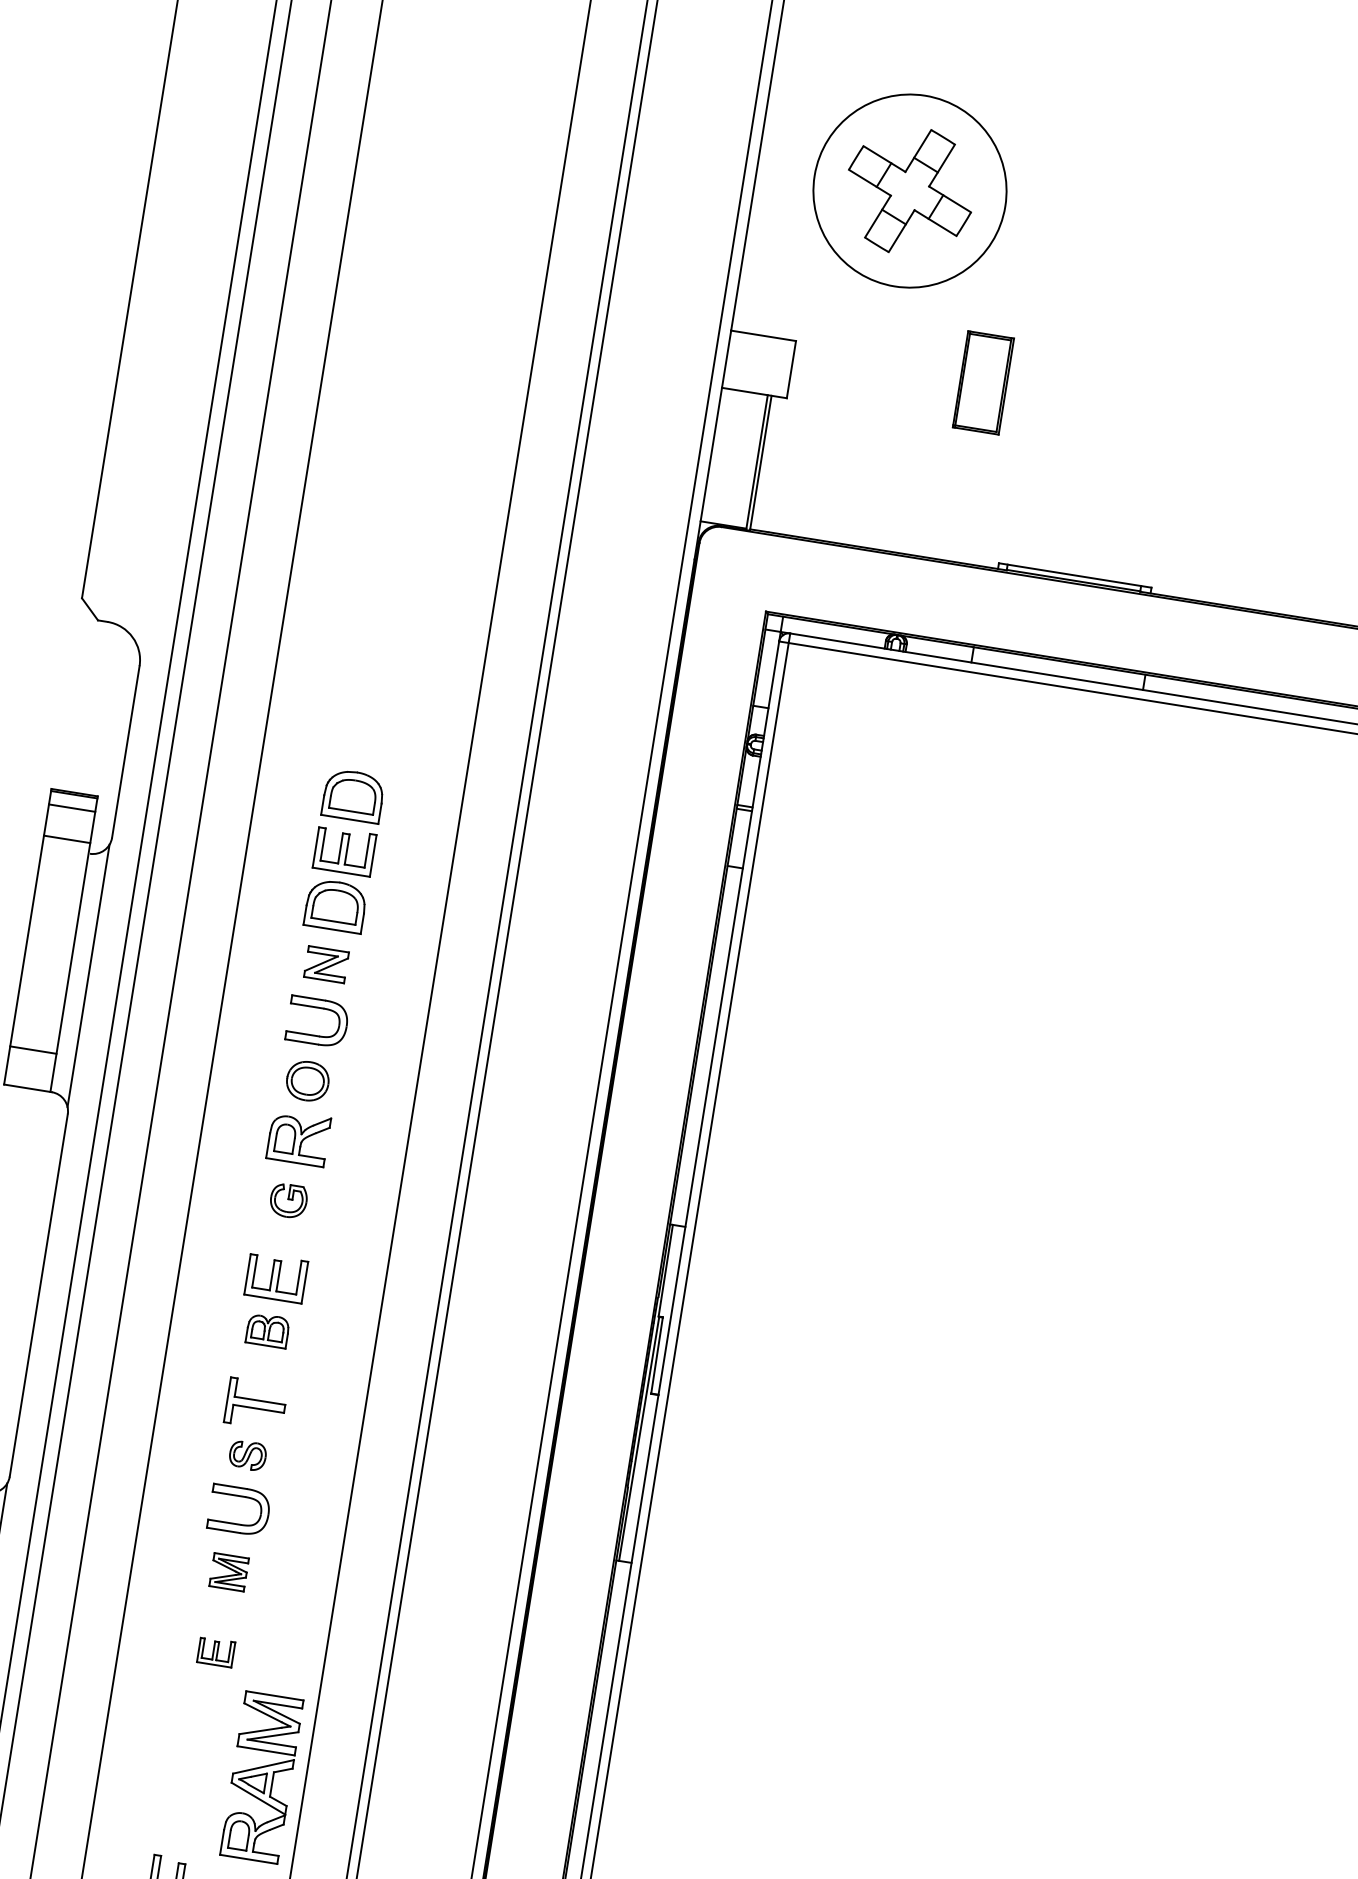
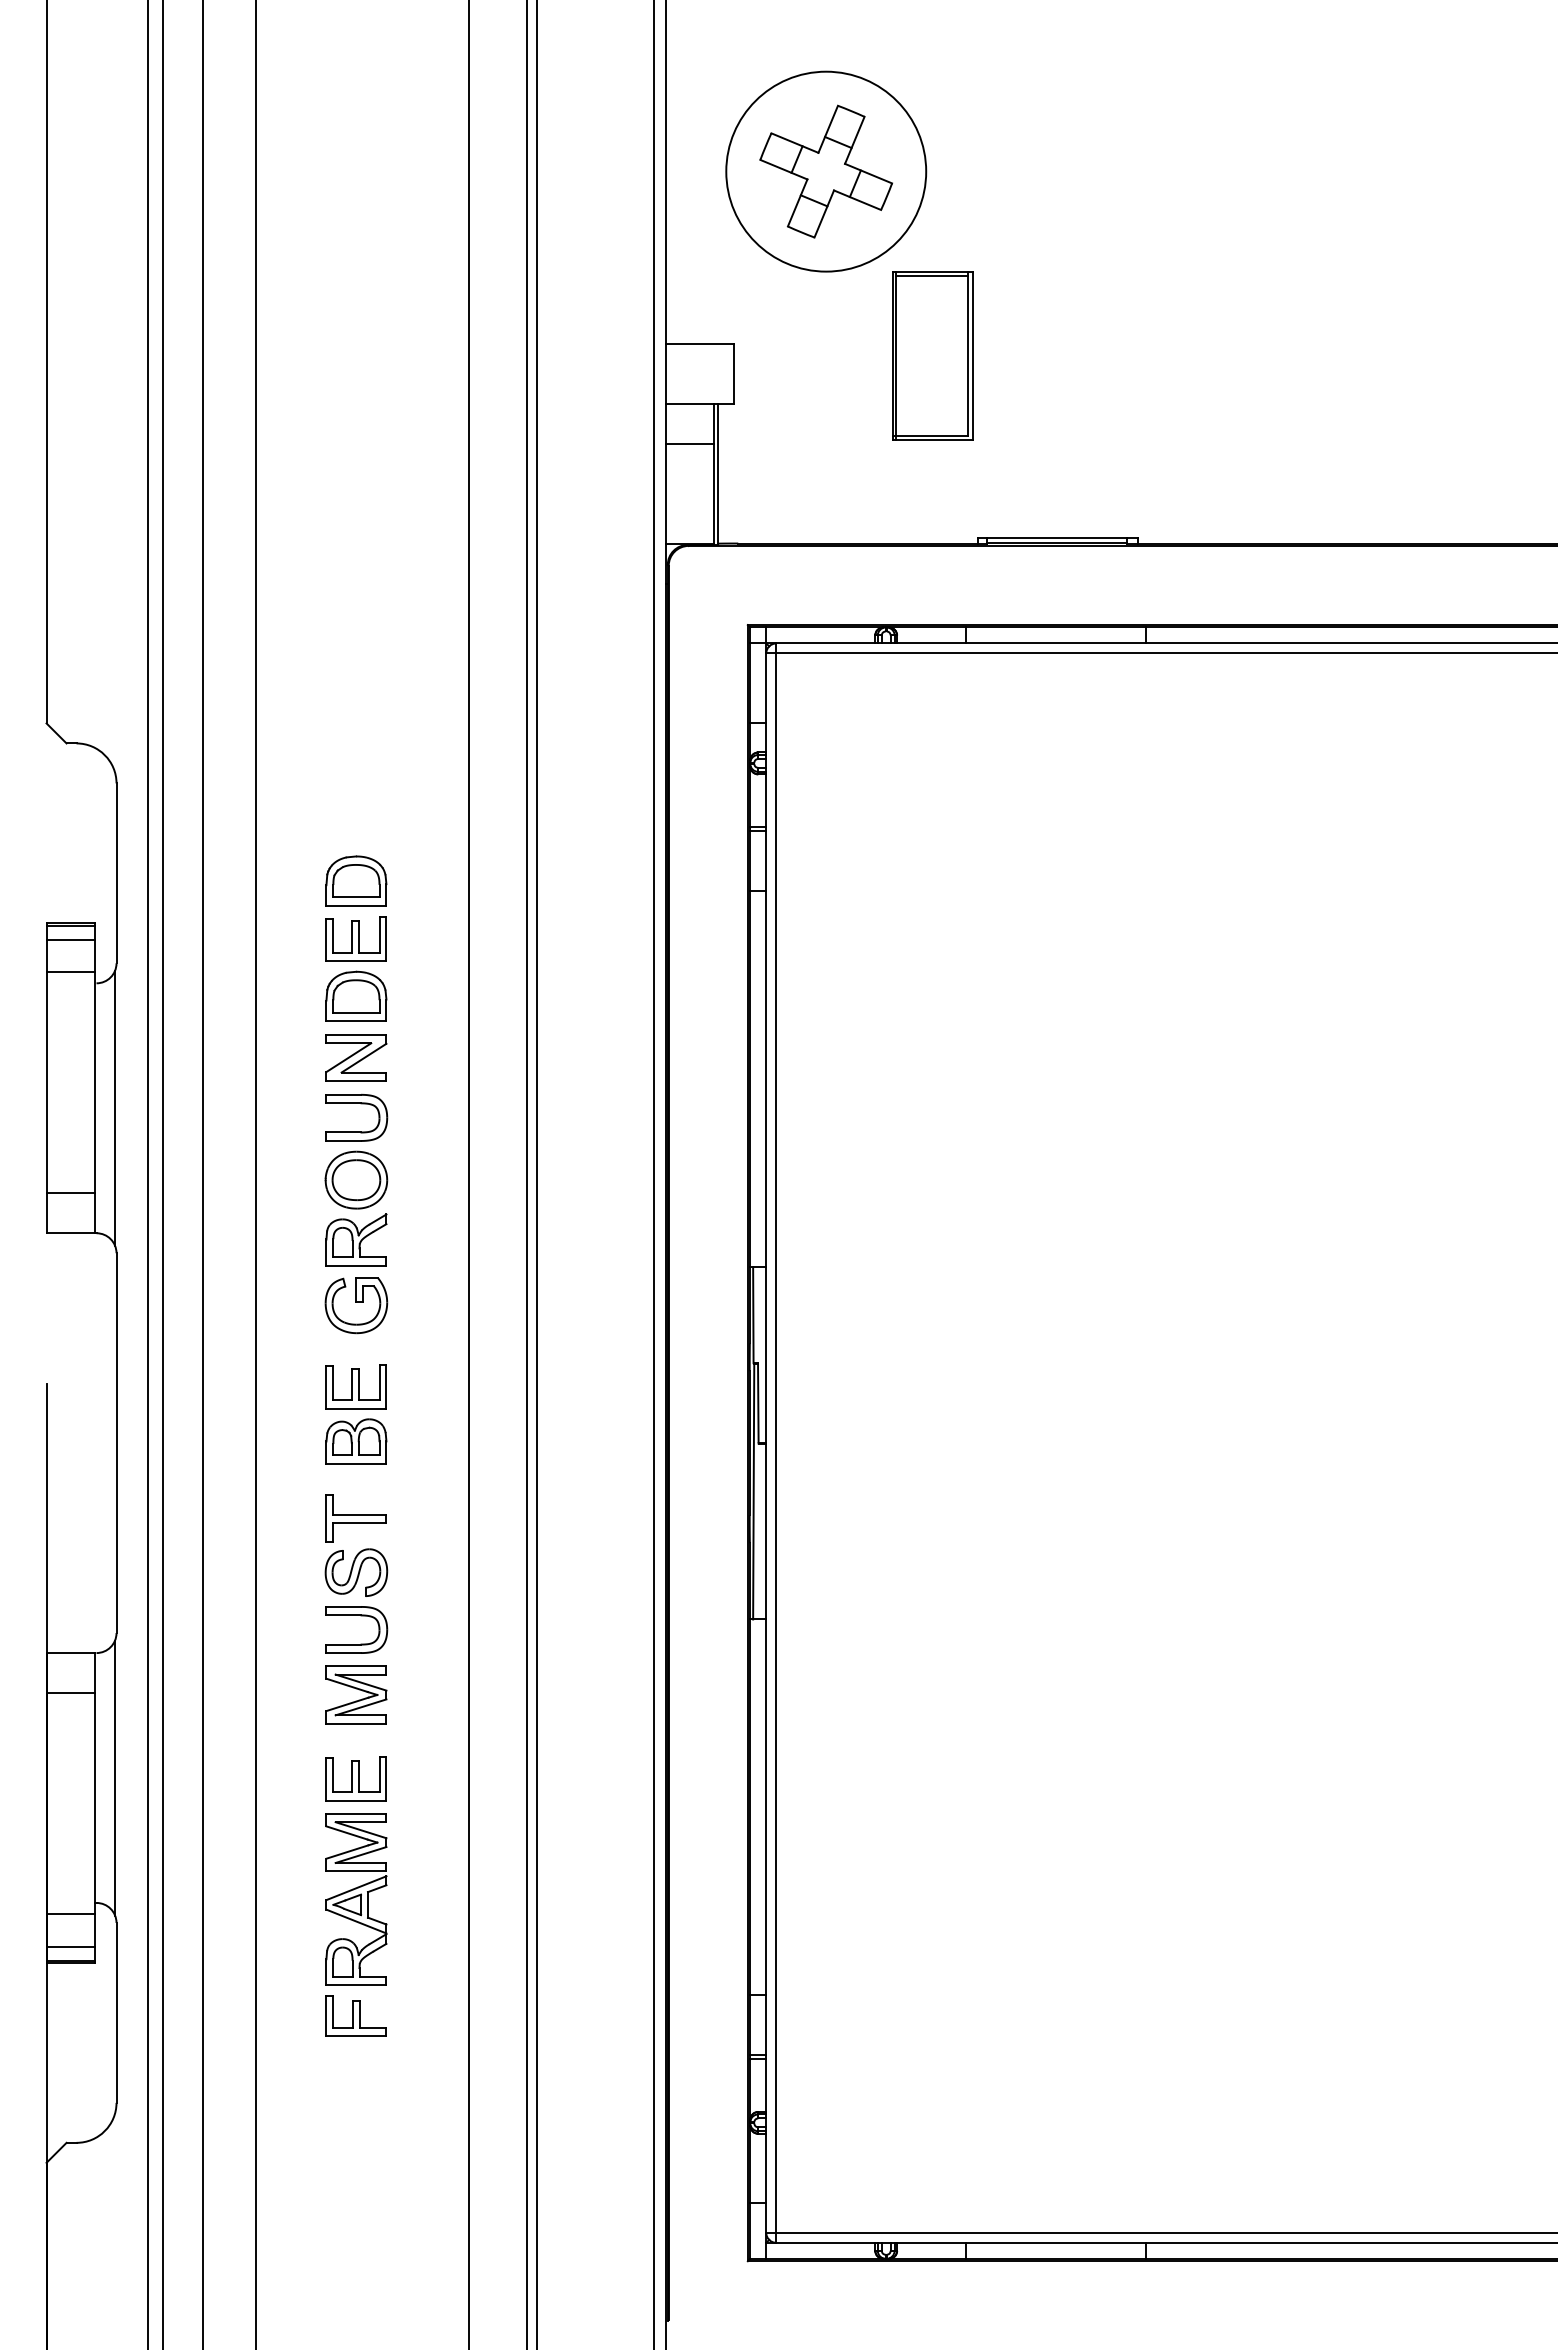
part: (983, 382) -> (932, 355), size x1.67
line: (738, 429) -> (690, 443), added
part: (326, 964) -> (356, 1057), size x1.43
part: (307, 1080) -> (356, 1179), size x1.43
part: (288, 1200) -> (356, 1305), size x1.67
part: (267, 1330) -> (356, 1441), size x1.43
part: (247, 1455) -> (356, 1572), size x1.67
part: (229, 1571) -> (356, 1694), size x1.67
part: (215, 1651) -> (355, 1778), size x1.67
part: (261, 1777) -> (356, 1899), moved

